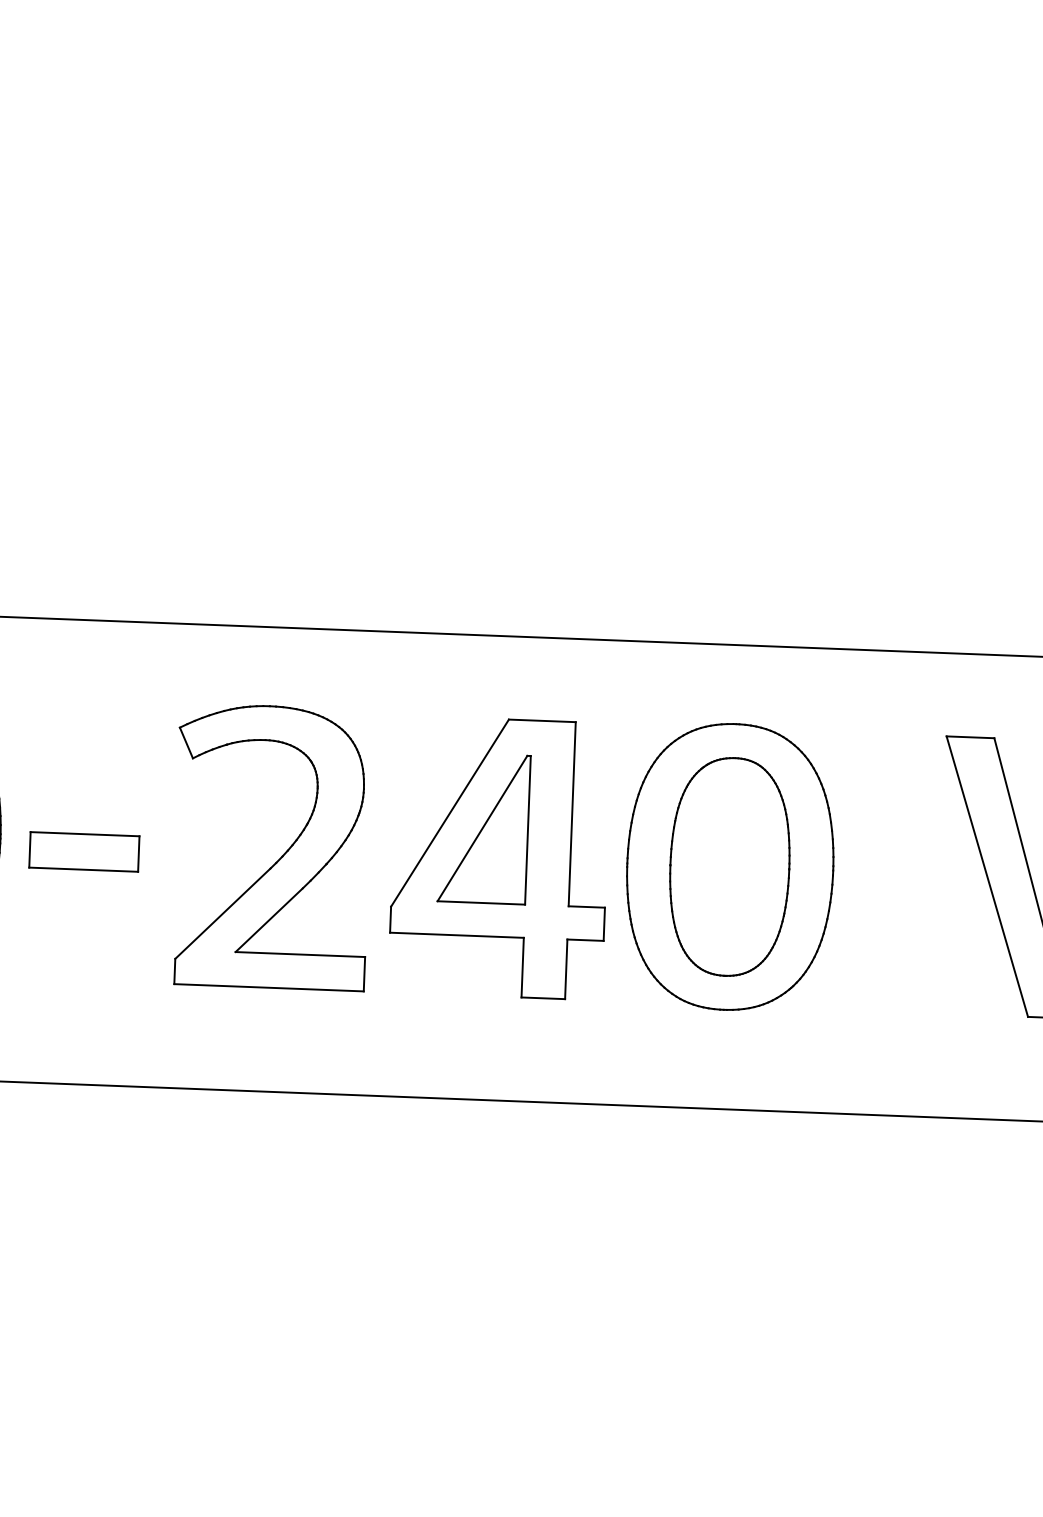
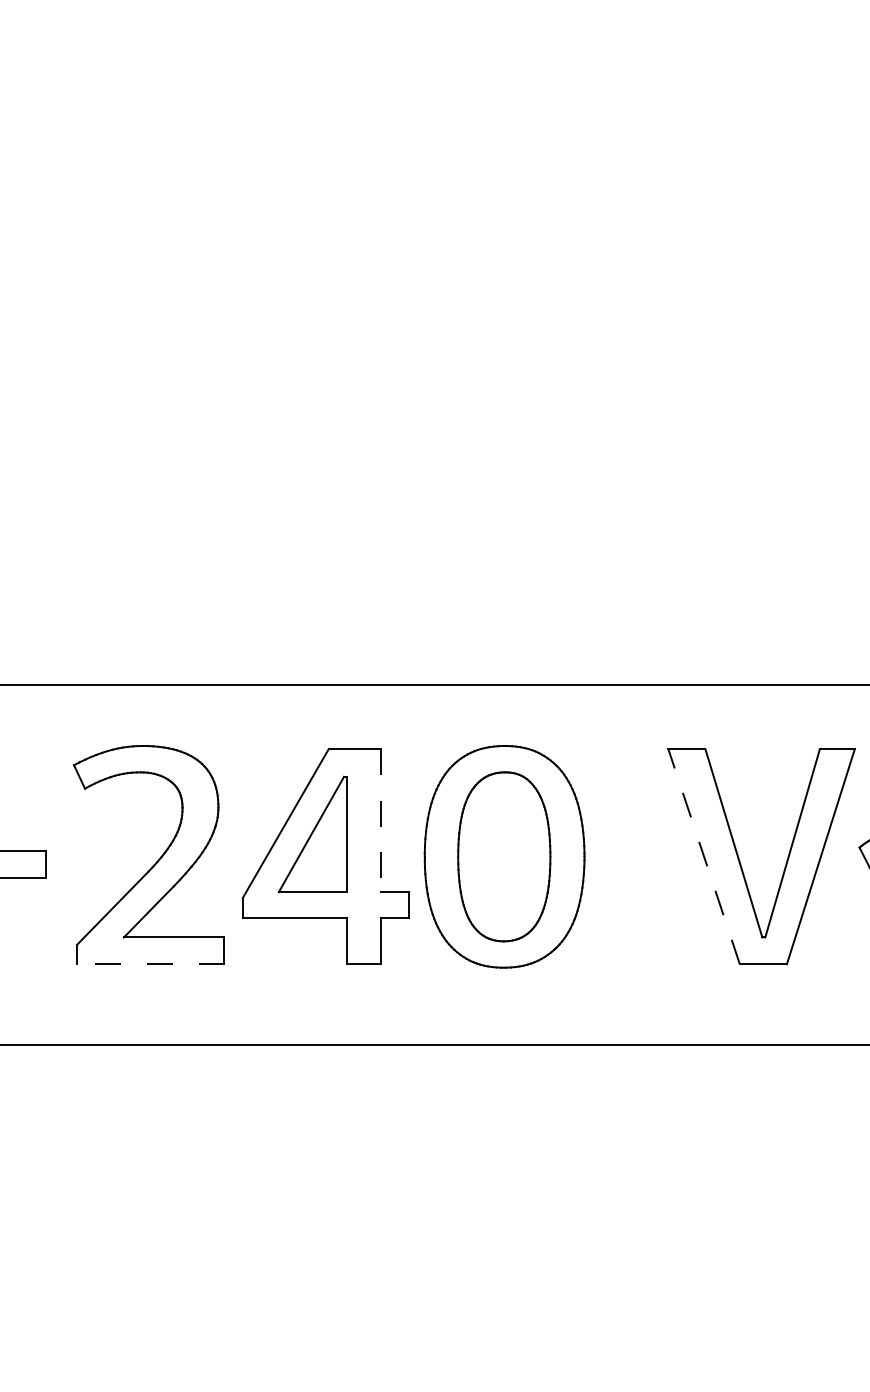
line: (572, 815) -> (380, 821), solid -> dashed
line: (986, 876) -> (703, 856), solid -> dashed
line: (268, 988) -> (150, 964), solid -> dashed

